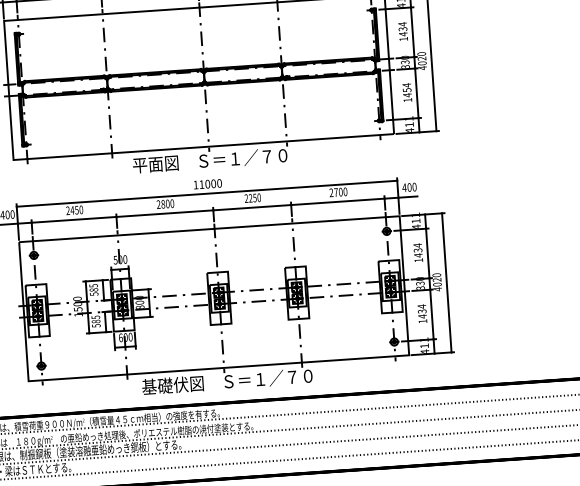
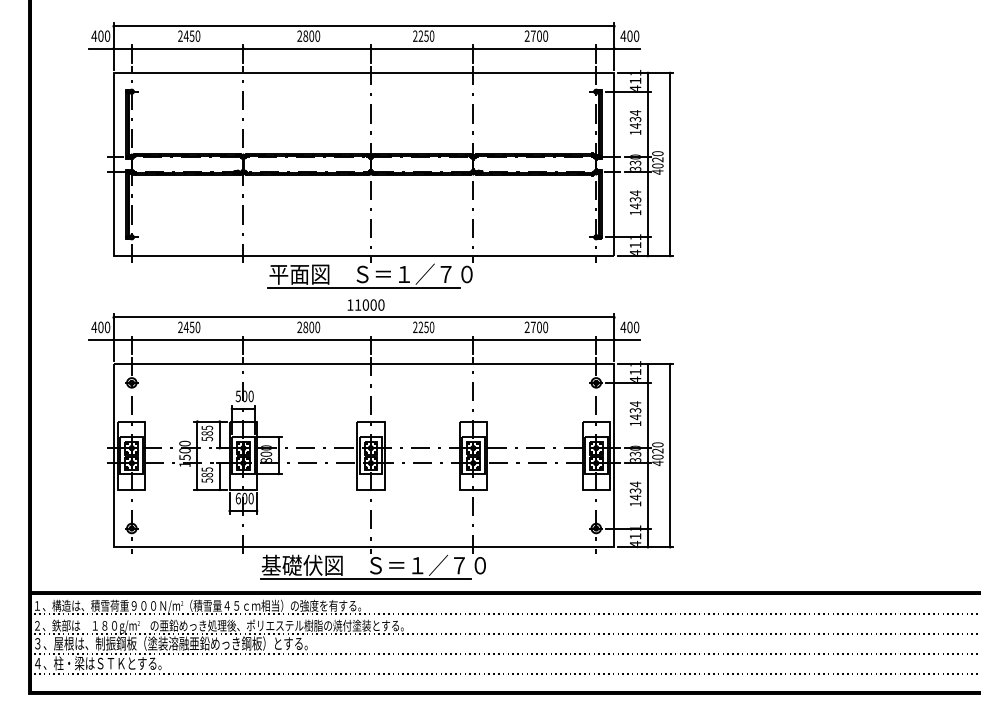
text: (406, 90) -> (634, 199), 1454 -> 1434
line: (205, 170) -> (363, 287), added
line: (221, 392) -> (365, 579), added

